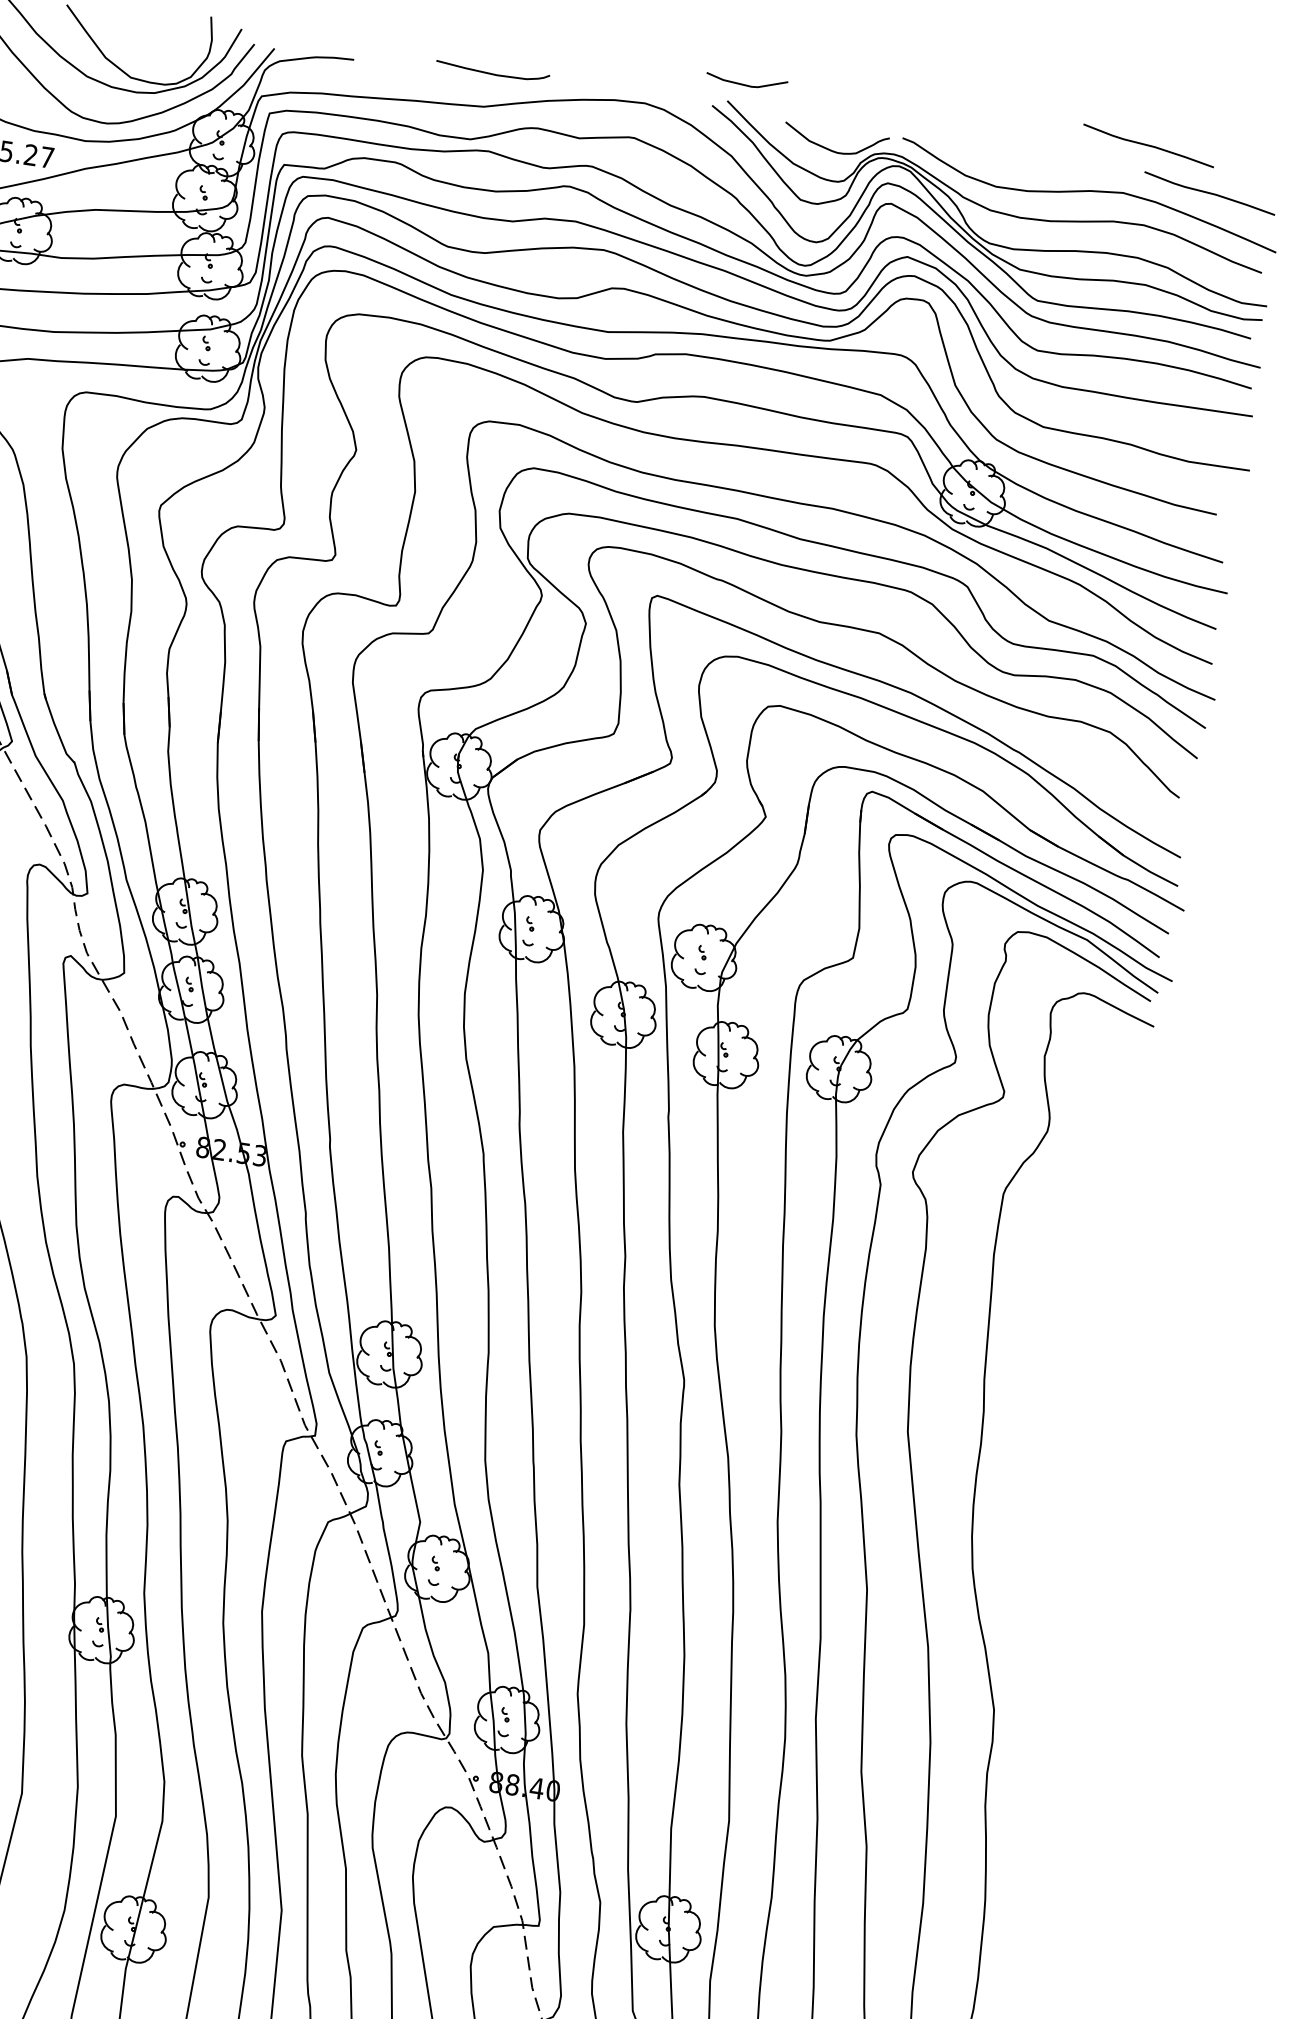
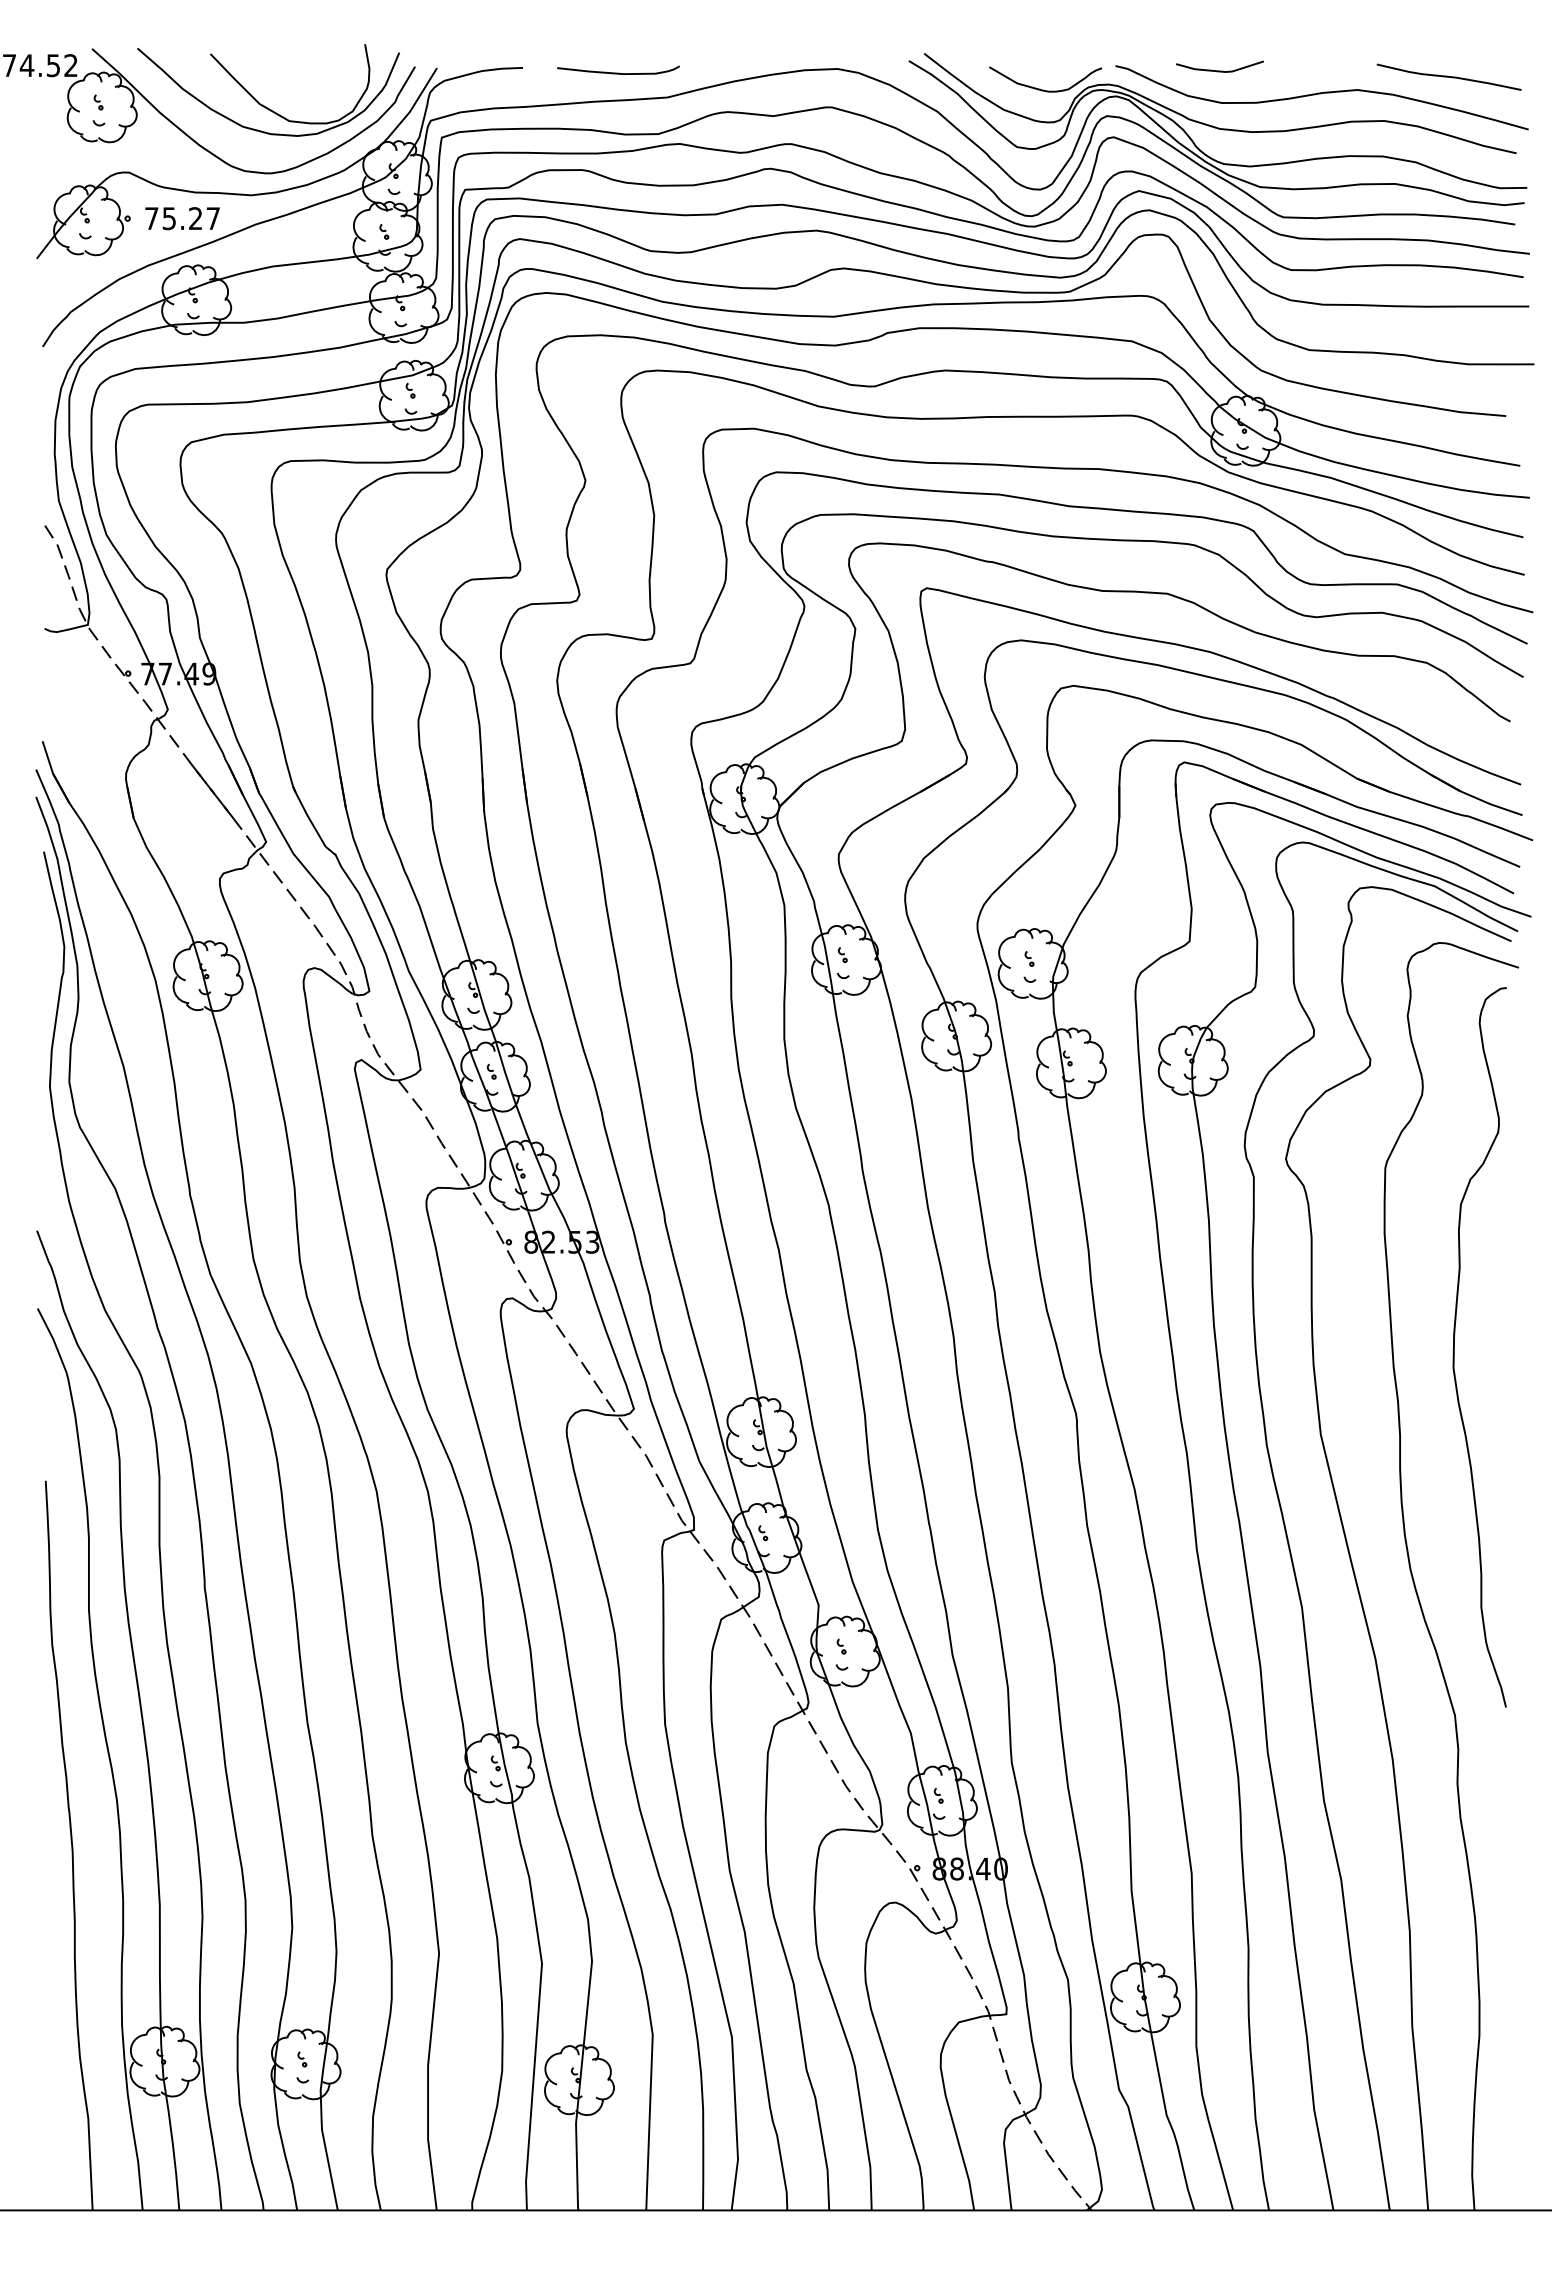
curve: (492, 73) -> (618, 72), moved
line: (746, 84) -> (1219, 70), moved
curve: (1148, 145) -> (1376, 35), removed
curve: (1043, 1369) -> (1454, 1347), added

